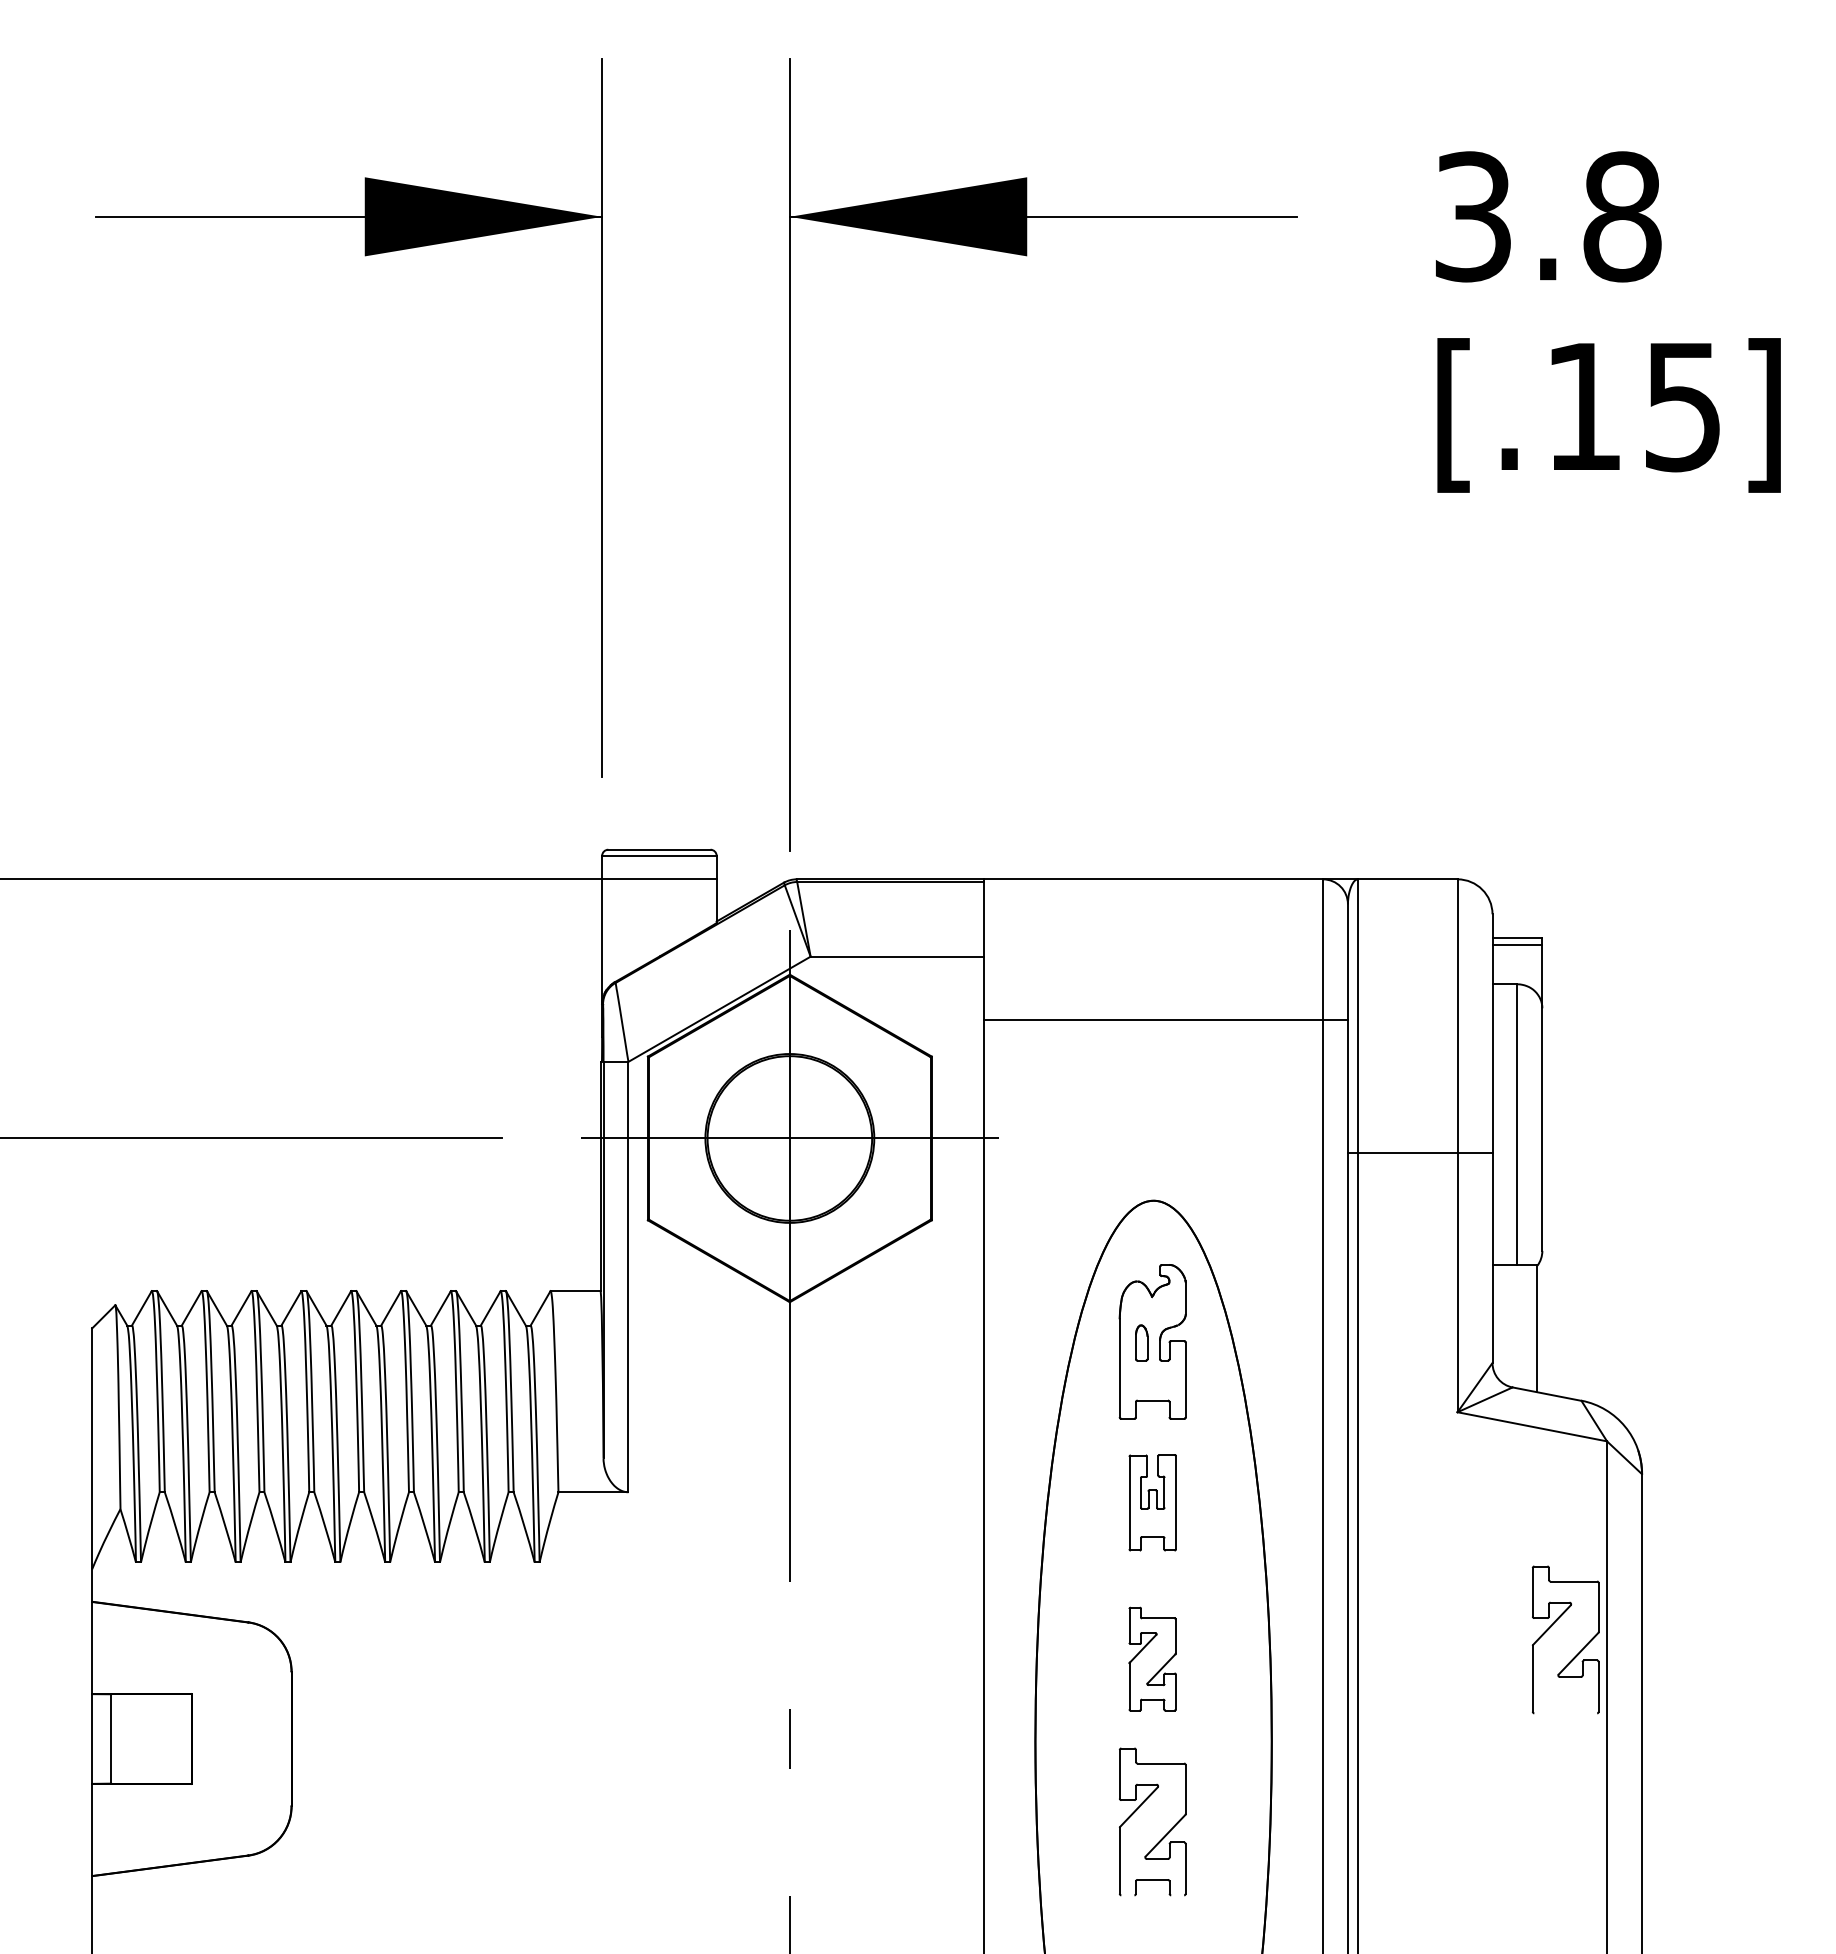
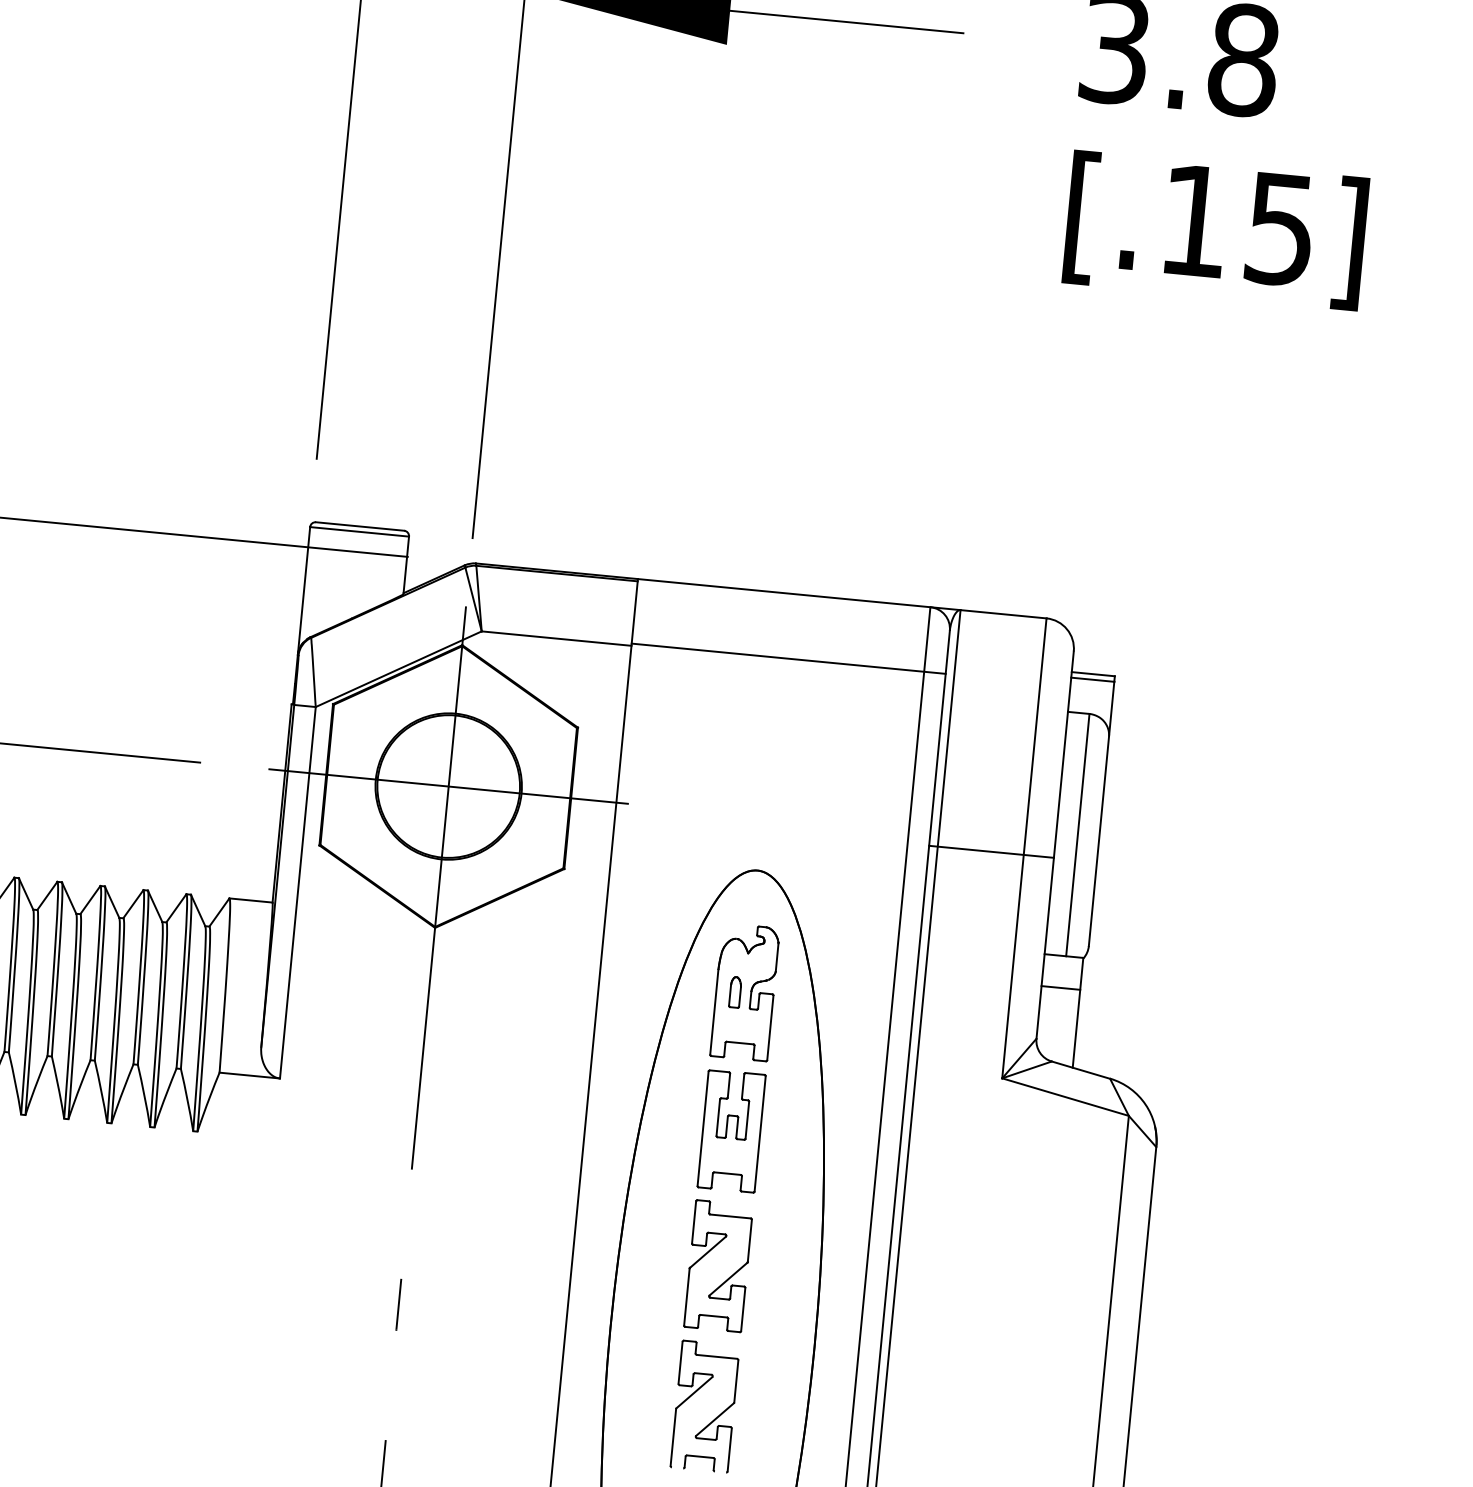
line: (1165, 1020) -> (788, 658), moved
line: (1514, 1302) -> (1060, 988), added
part: (1152, 1502) -> (731, 1130), size x1.43
part: (1578, 1652) -> (1086, 1295), removed
part: (1152, 1658) -> (718, 1265), size x1.43

